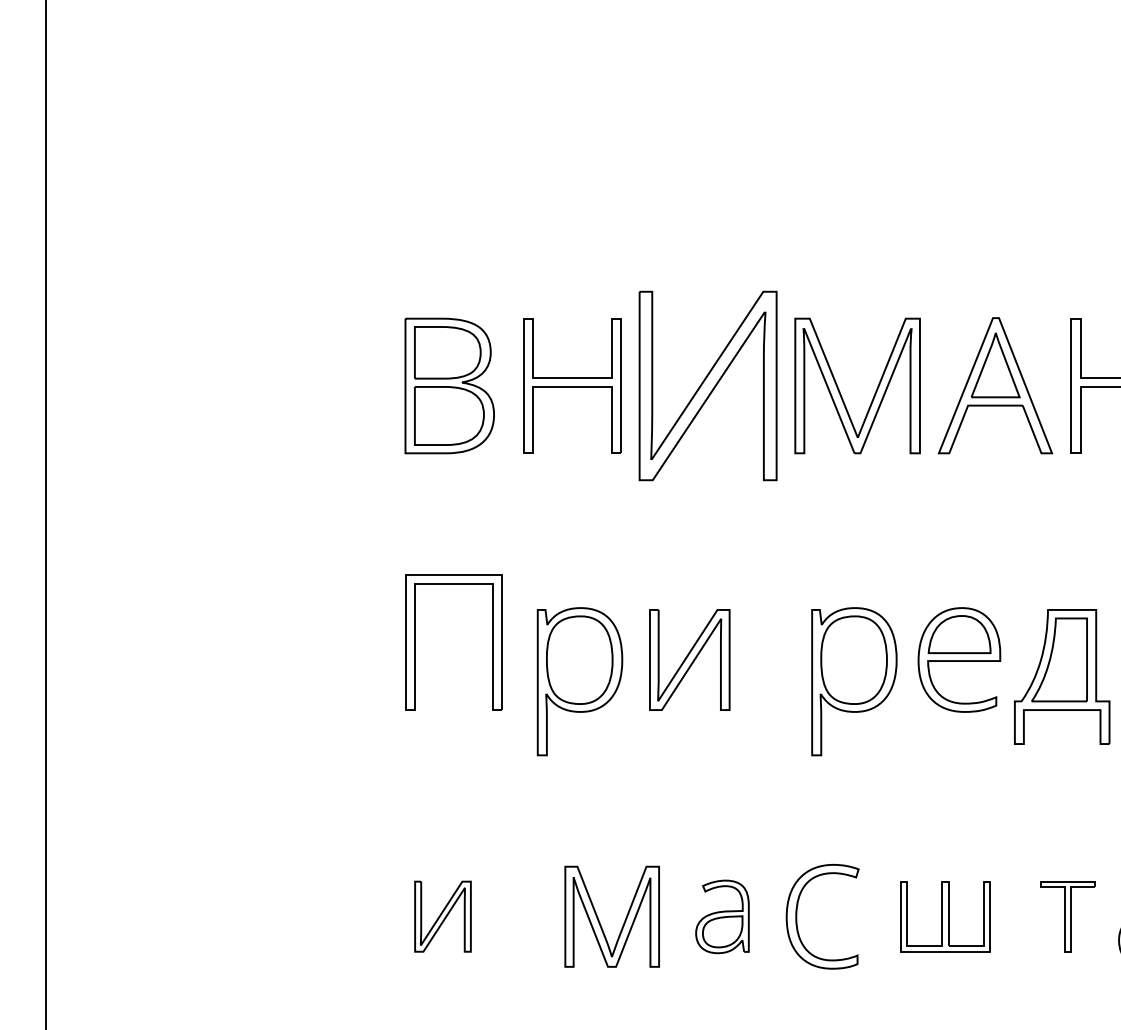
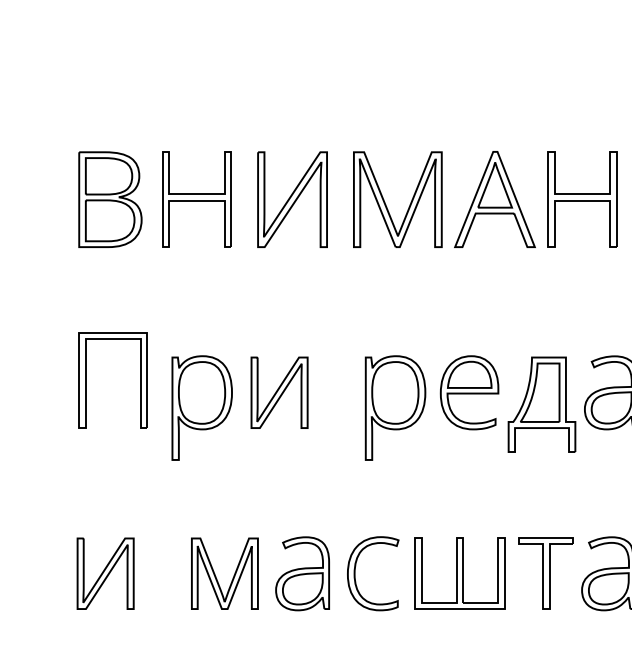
part: (708, 385) -> (292, 199), size x0.71
part: (442, 916) -> (105, 573), size x1.43
part: (722, 916) -> (302, 573), size x1.43
part: (945, 916) -> (459, 573), size x1.43
part: (1067, 916) -> (545, 573), size x1.43

